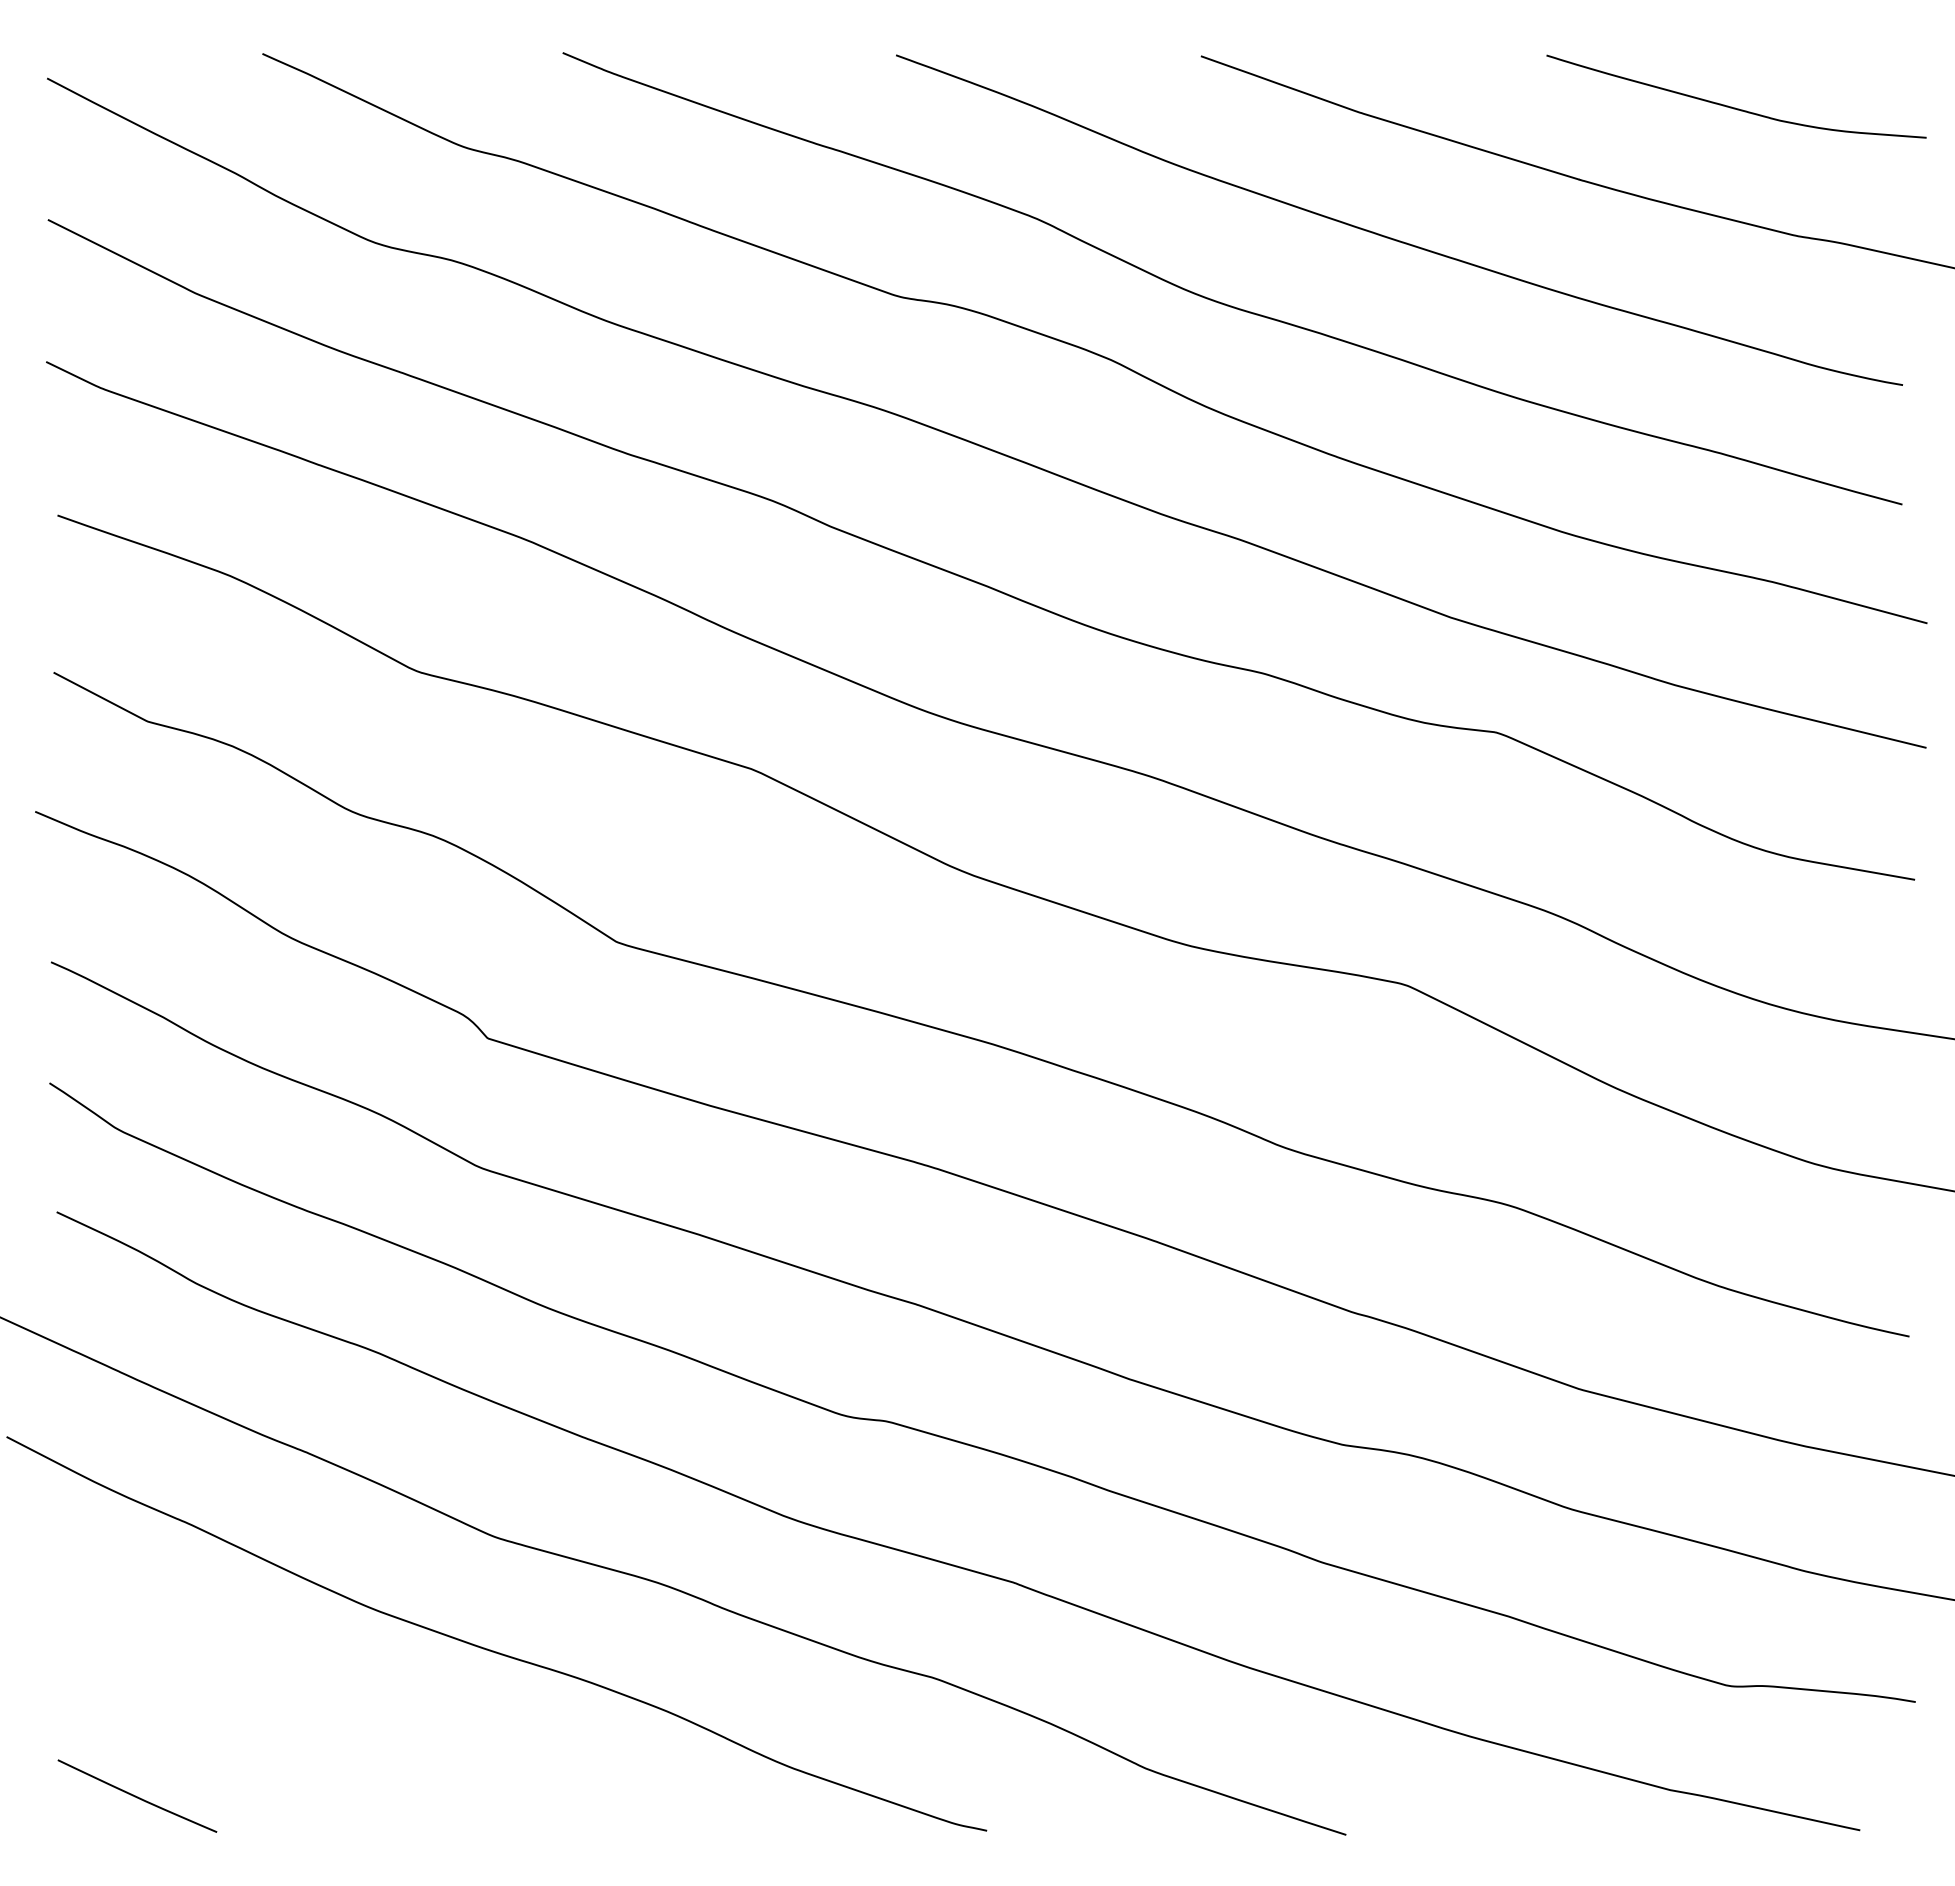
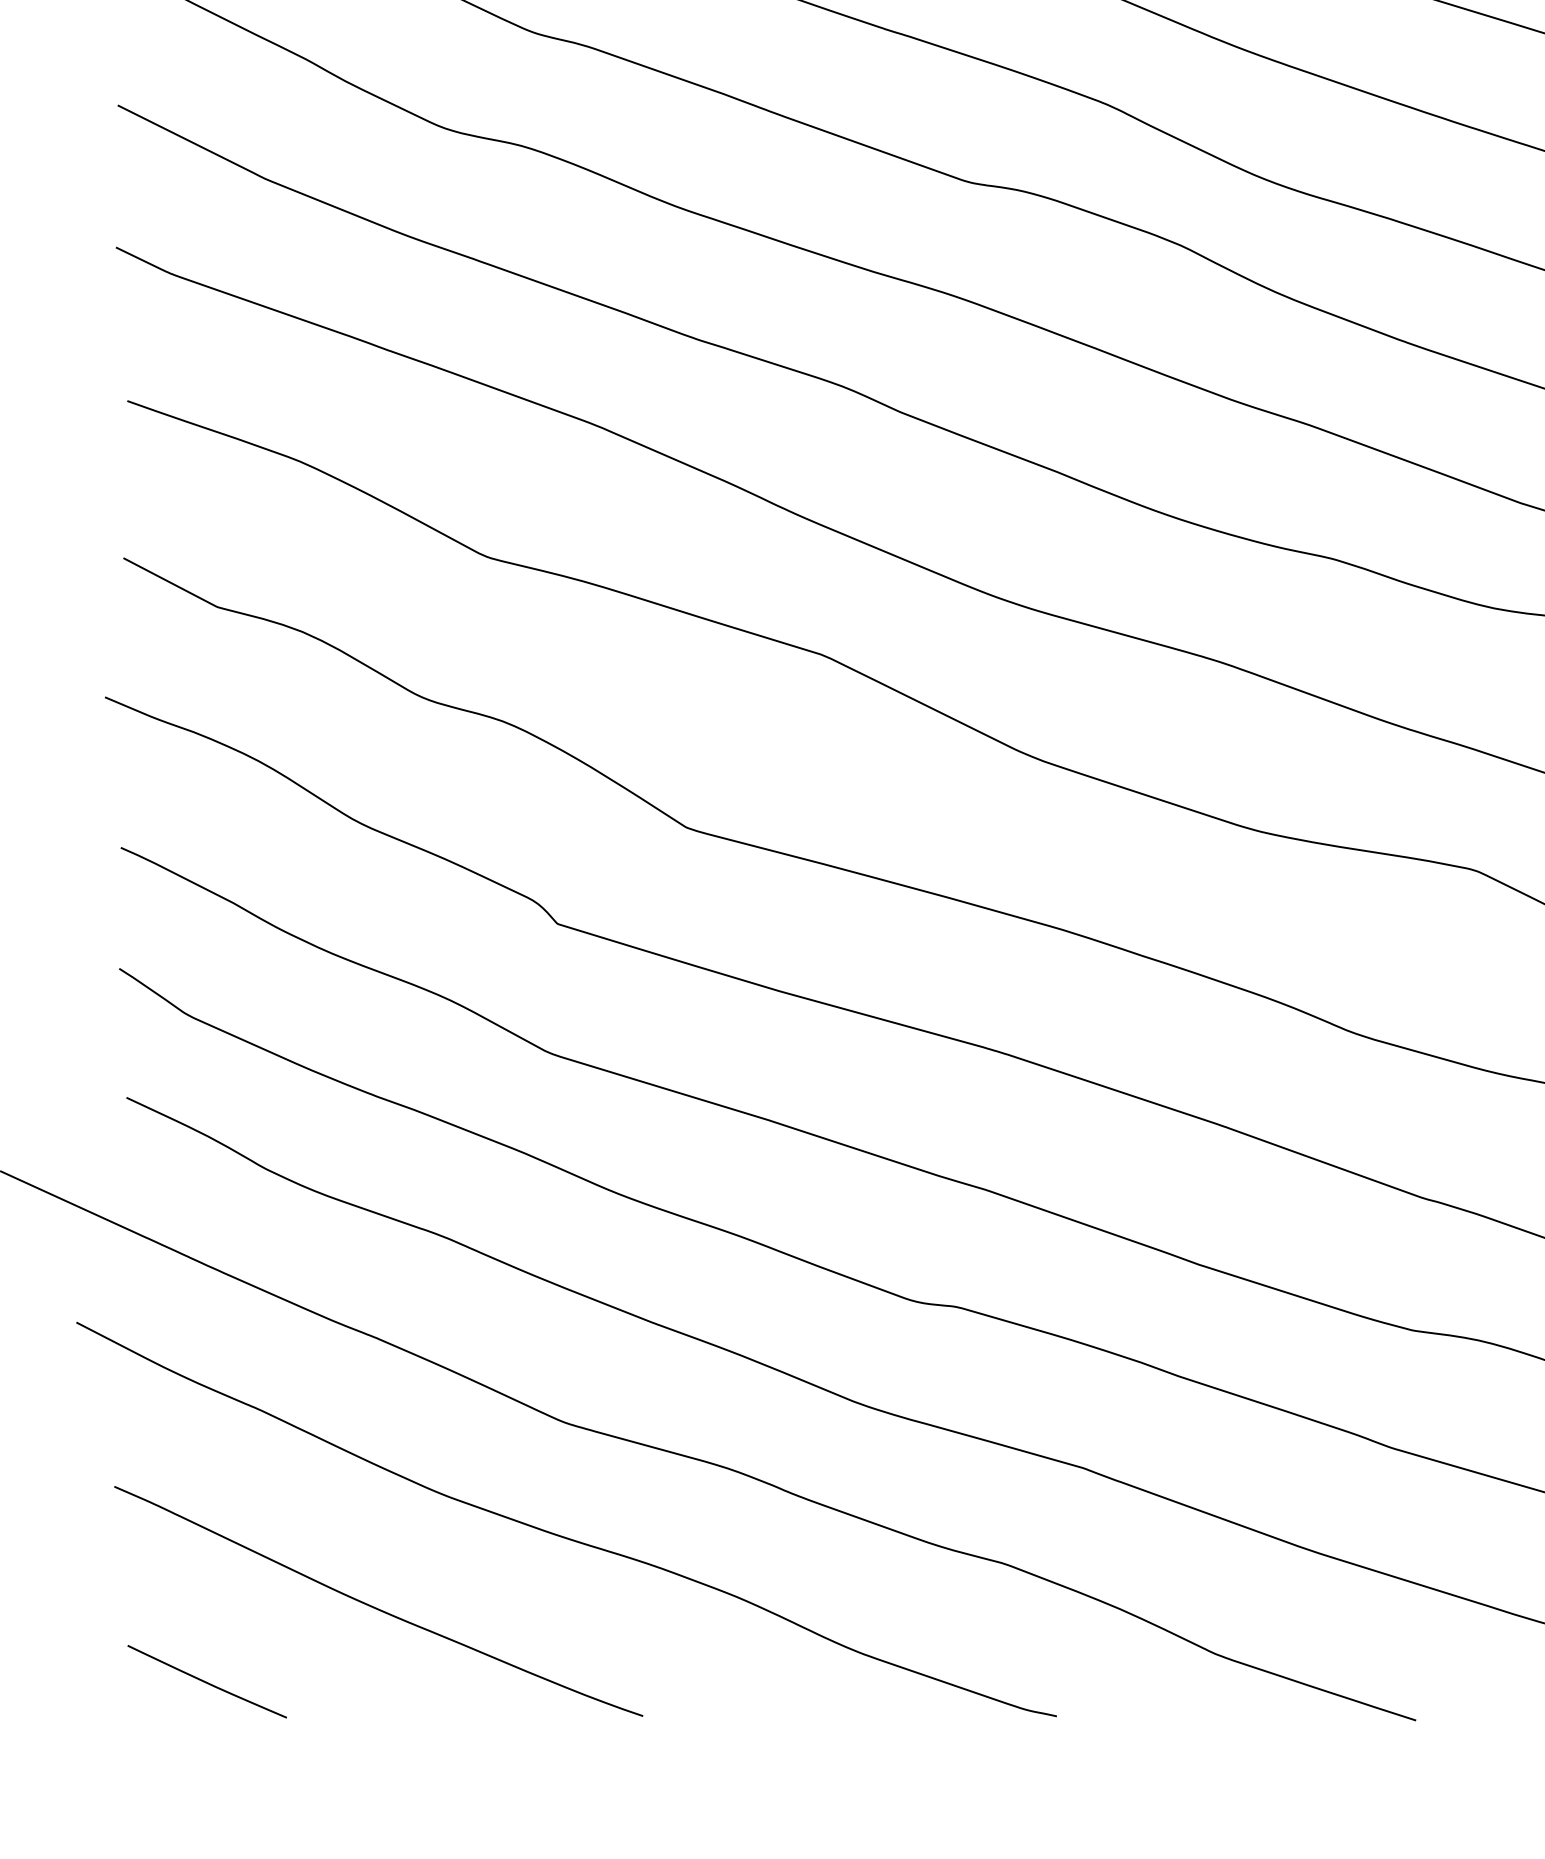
curve: (305, 1721) -> (375, 1607), added

